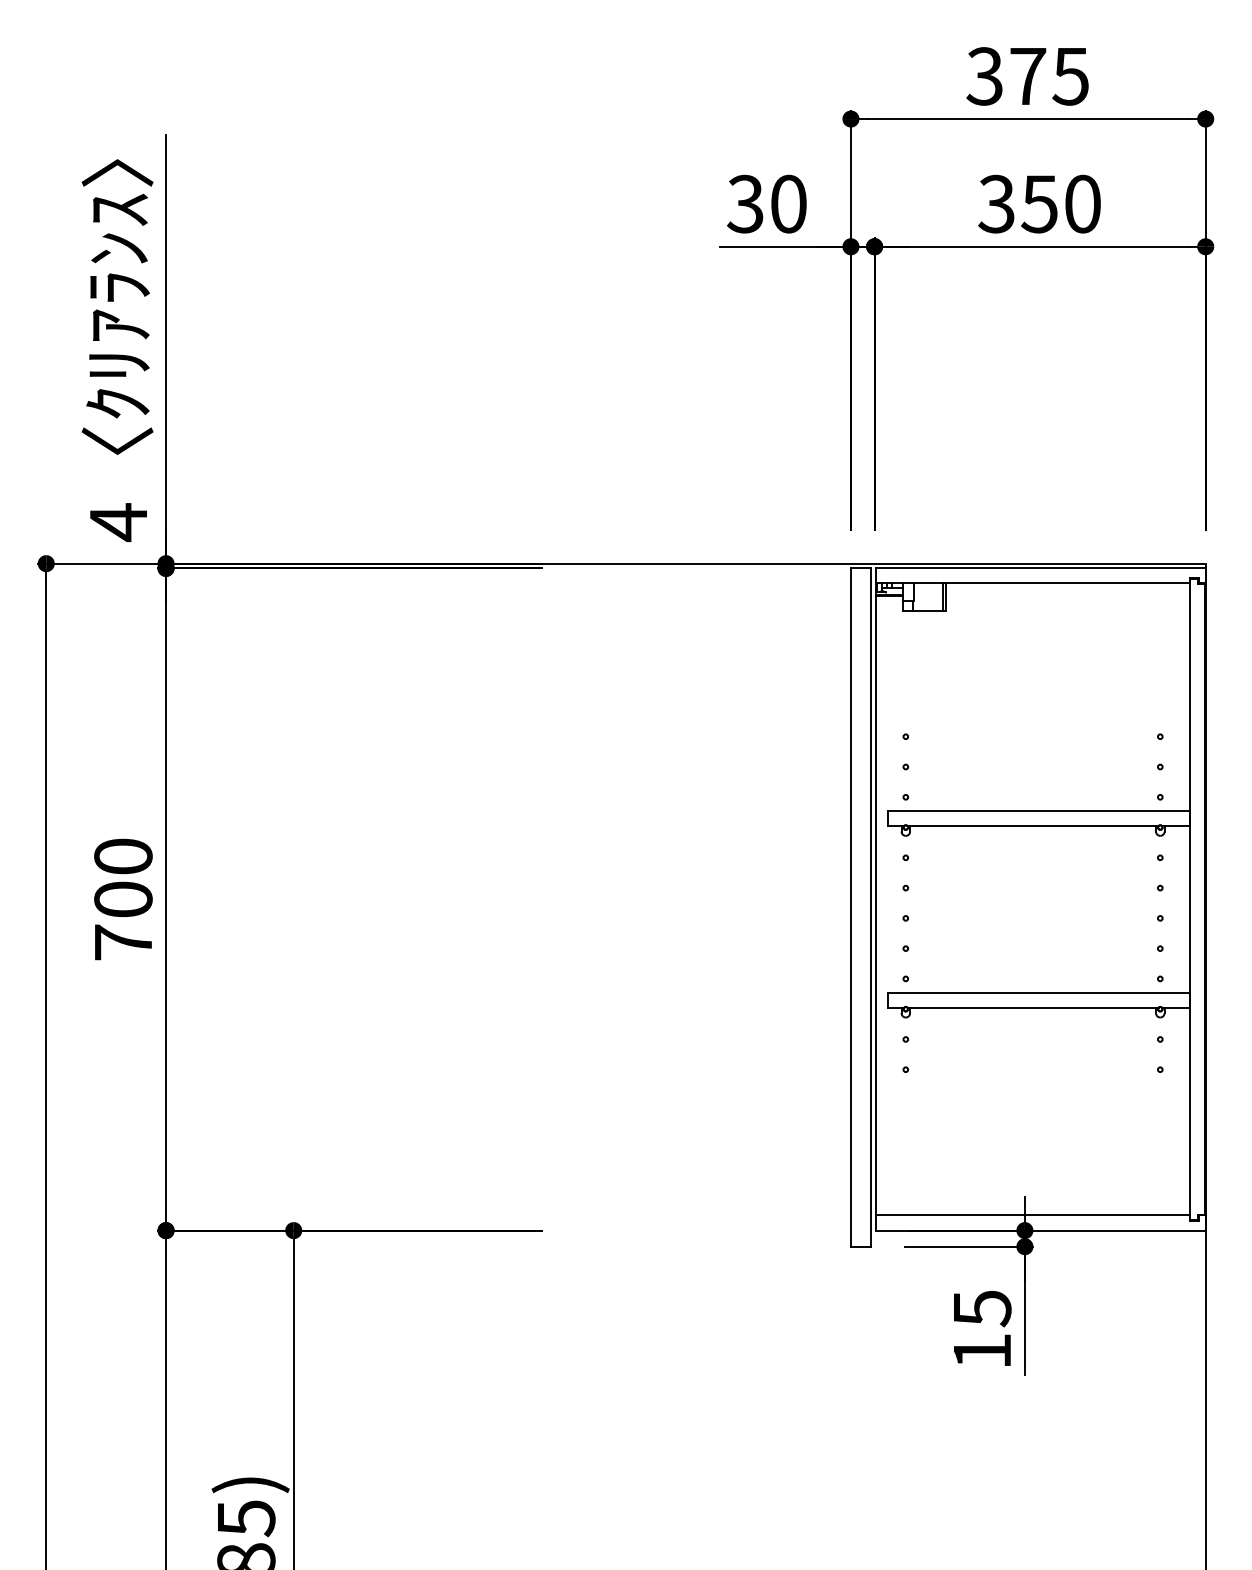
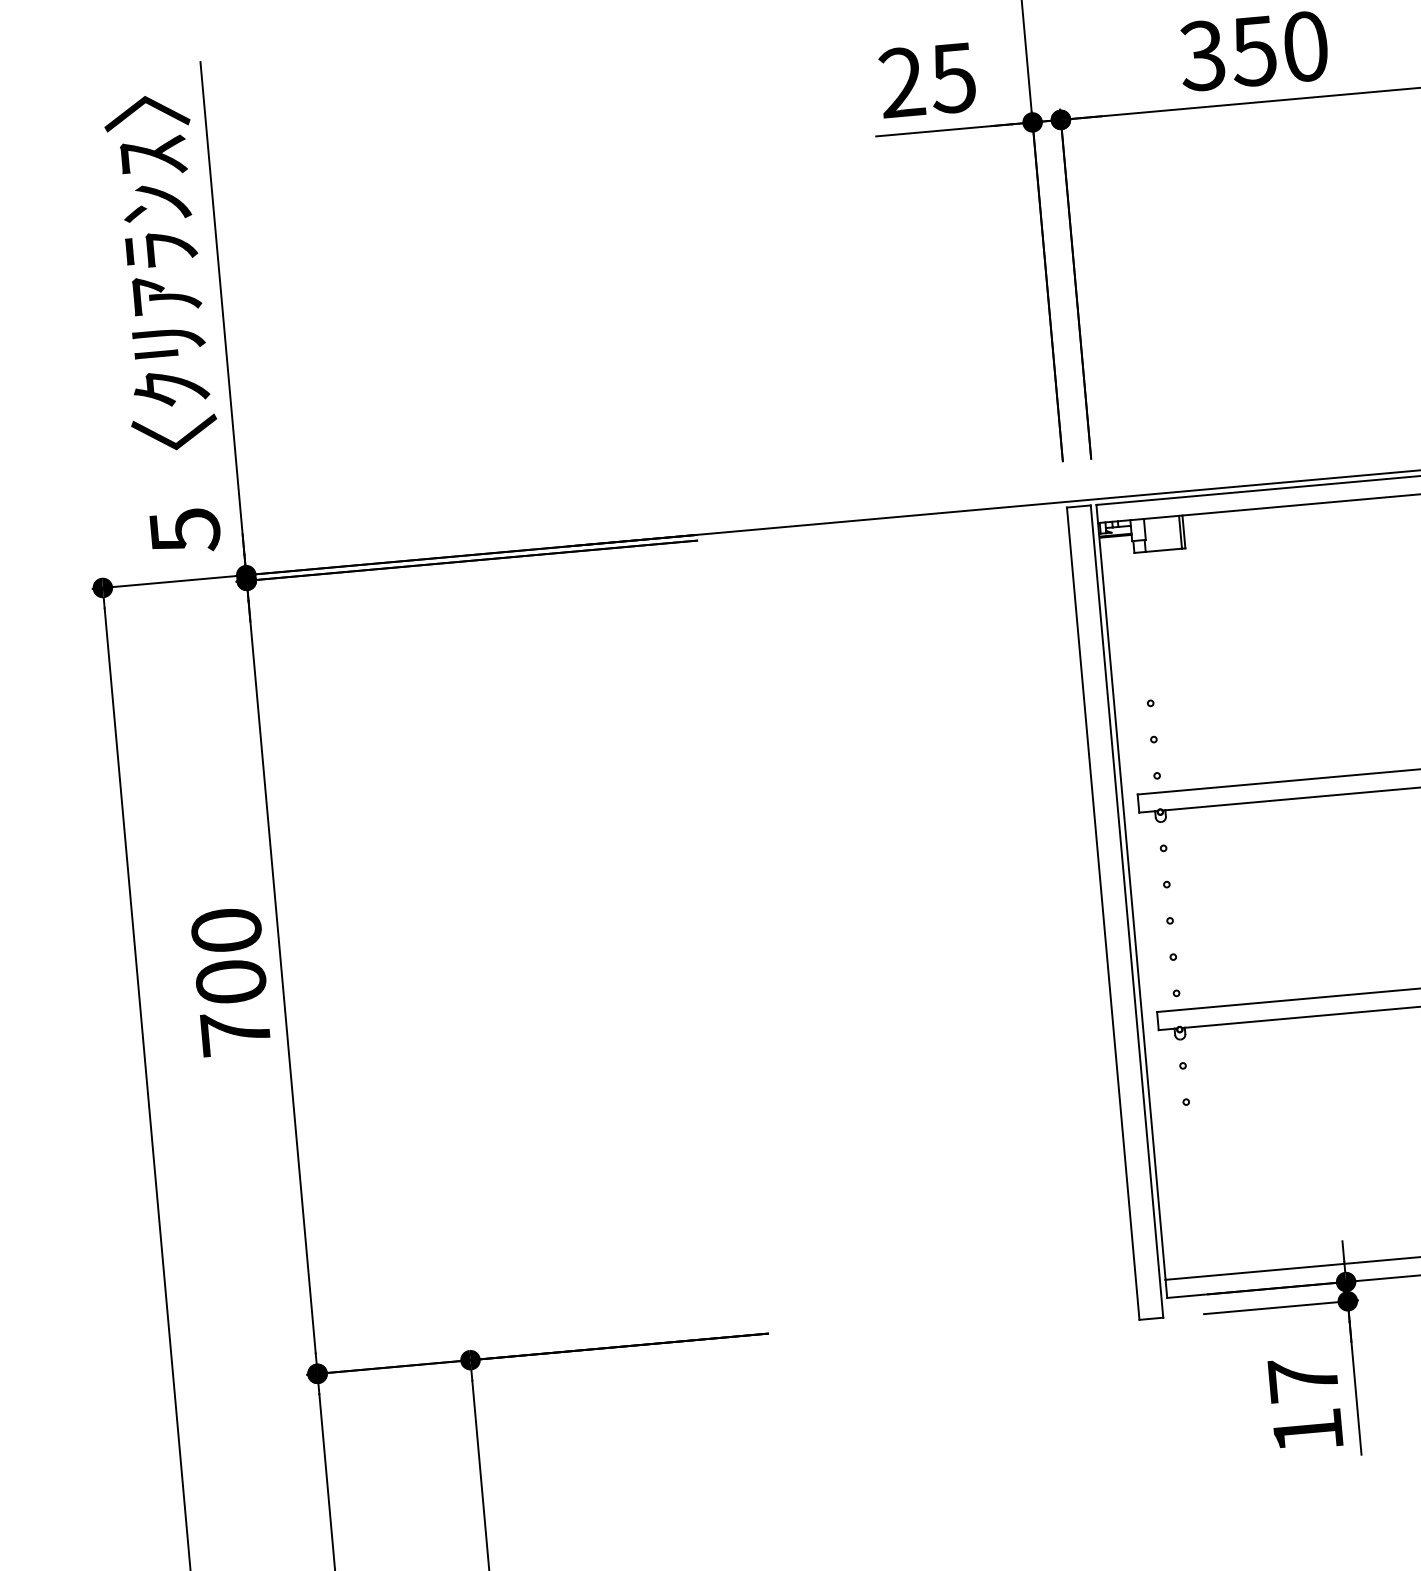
text: (766, 203) -> (926, 79), 30 -> 25
text: (118, 522) -> (184, 530), 4 -> 5
text: (982, 1308) -> (1303, 1379), 15 -> 17

